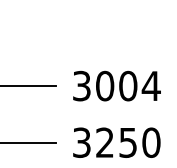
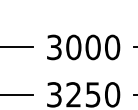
text: (150, 85) -> (111, 46), 3004 -> 3000

